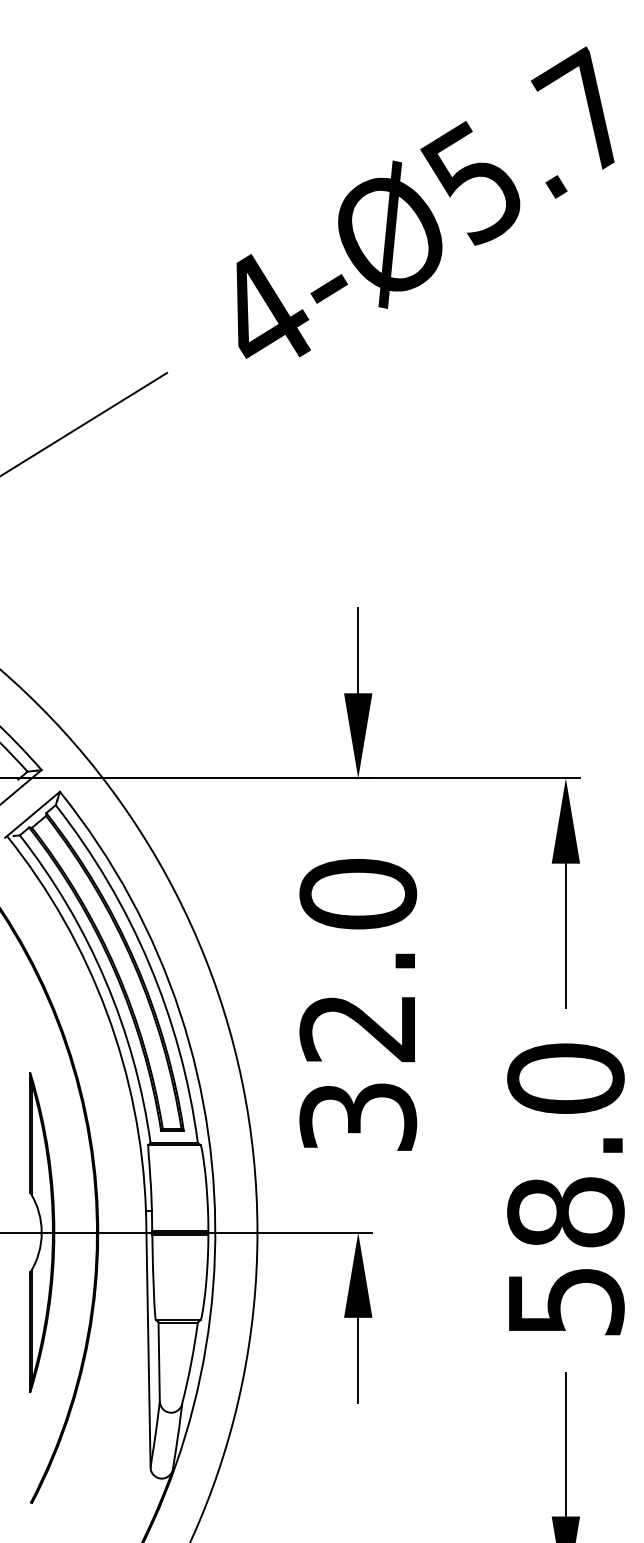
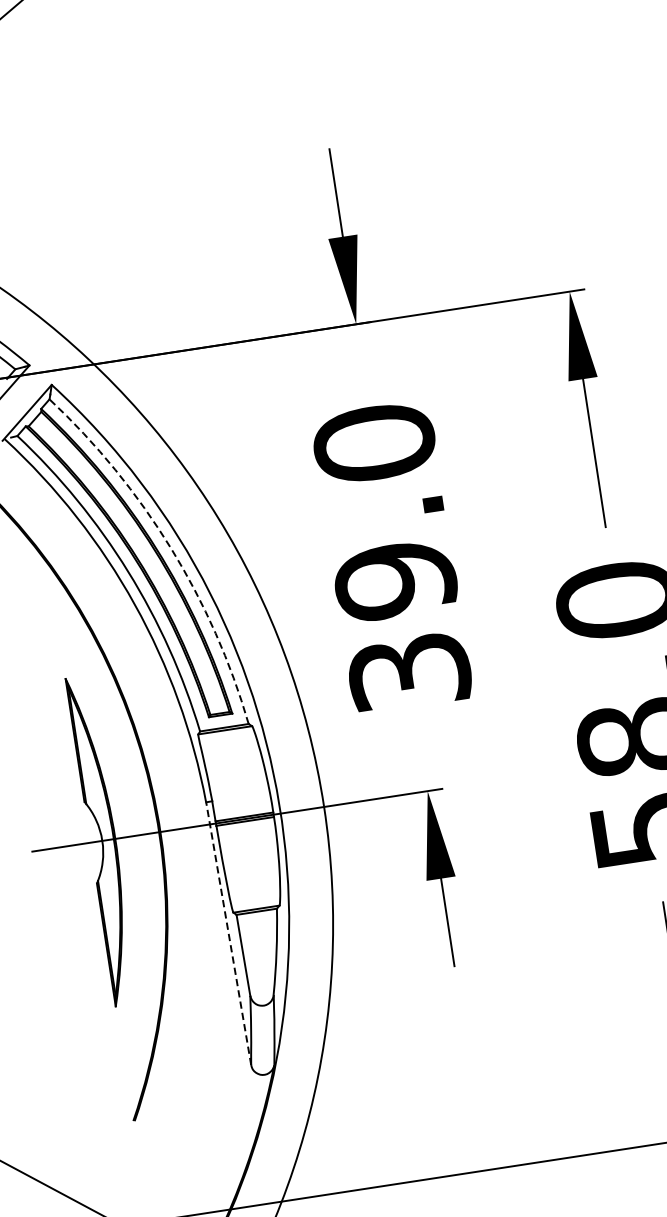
arc: (149, 964) -> (170, 548), solid -> dashed
text: (358, 1028) -> (395, 581), 32.0 -> 39.0
line: (148, 1338) -> (228, 932), solid -> dashed

